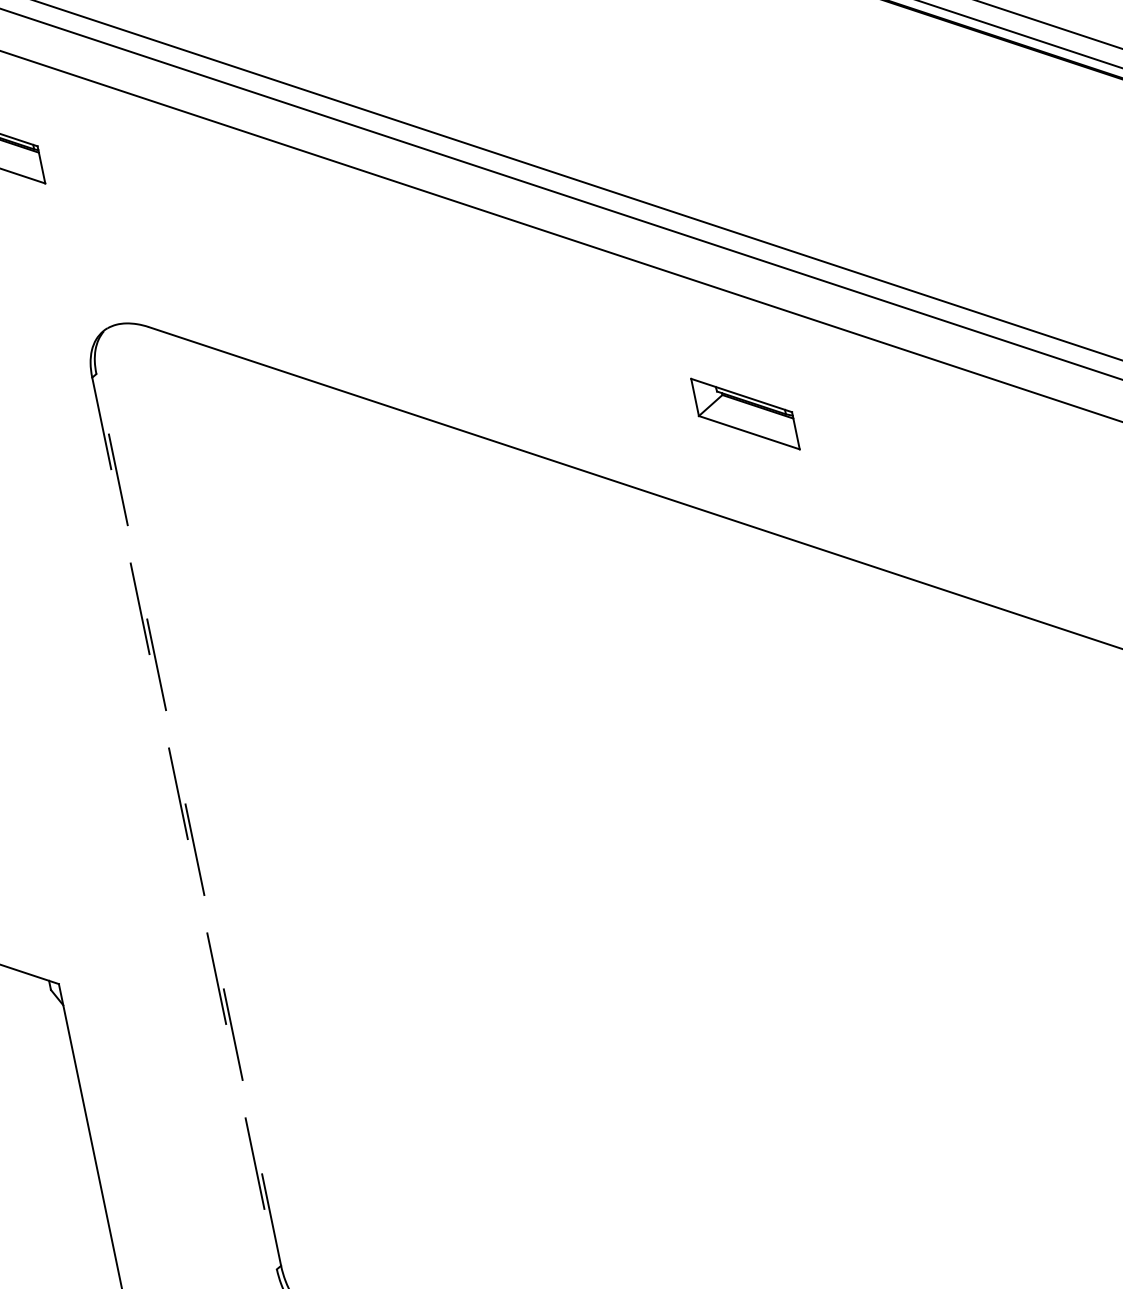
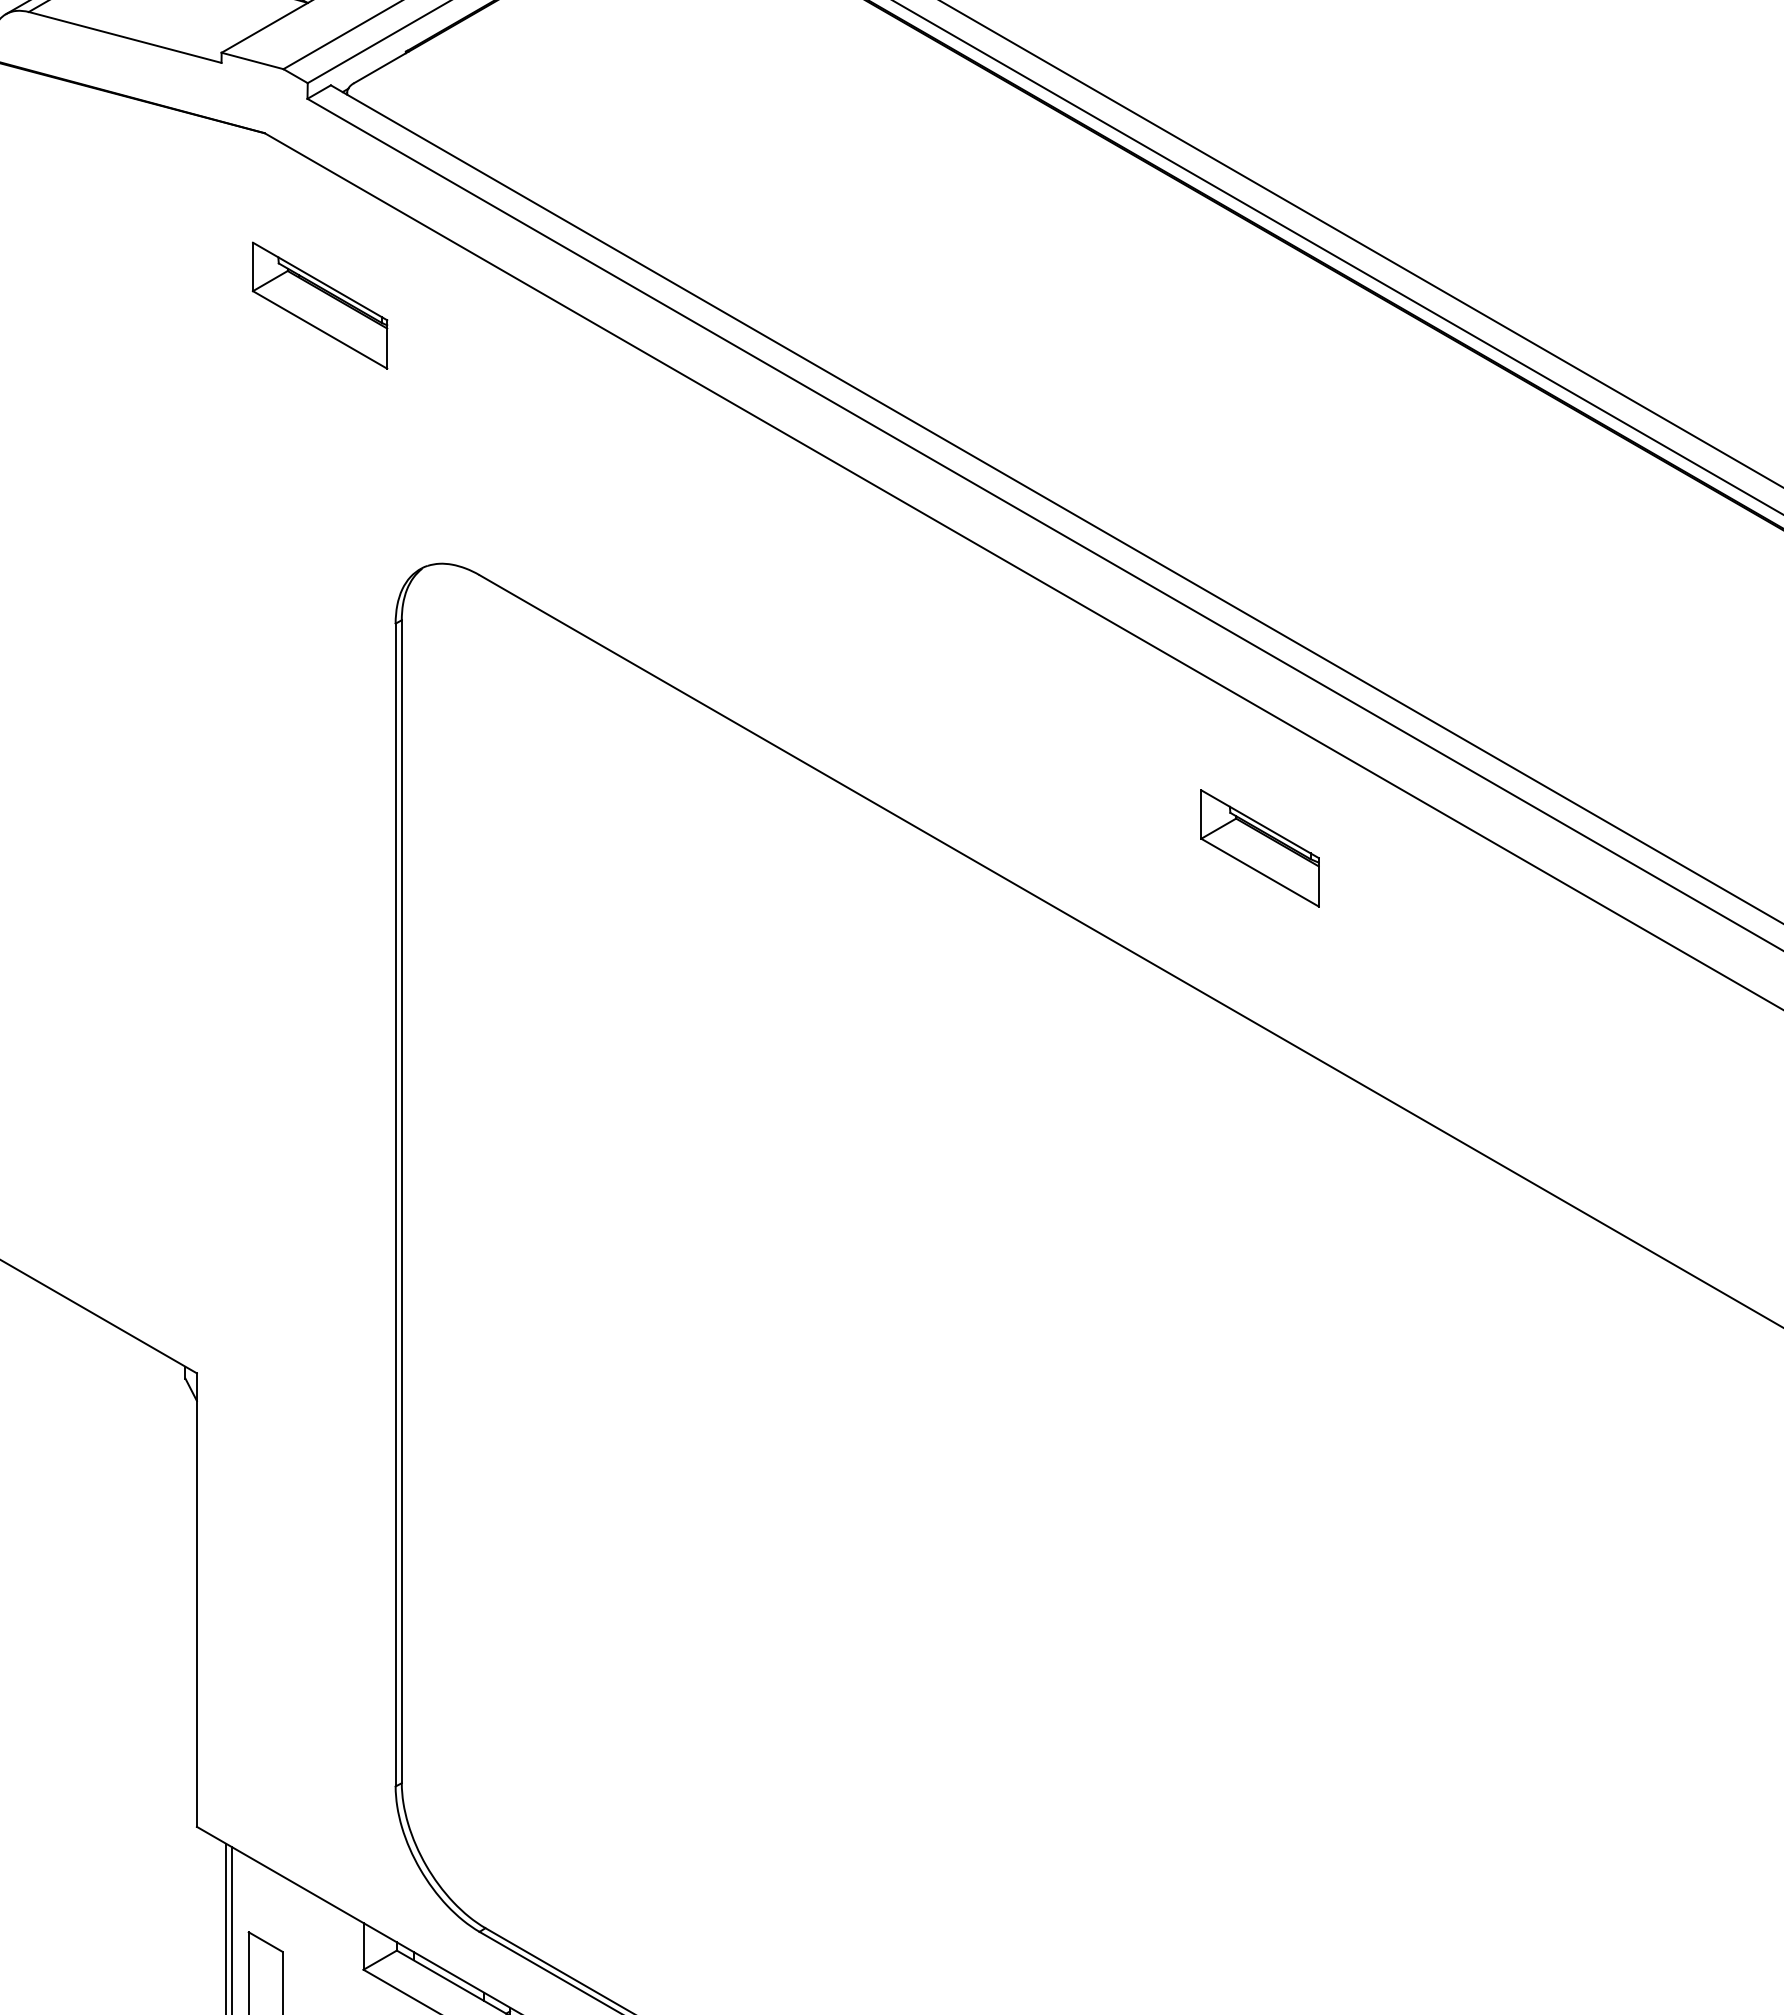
part: (745, 414) -> (1259, 848), moved
line: (188, 819) -> (401, 1201), dashed -> solid
line: (184, 823) -> (395, 1205), dashed -> solid

